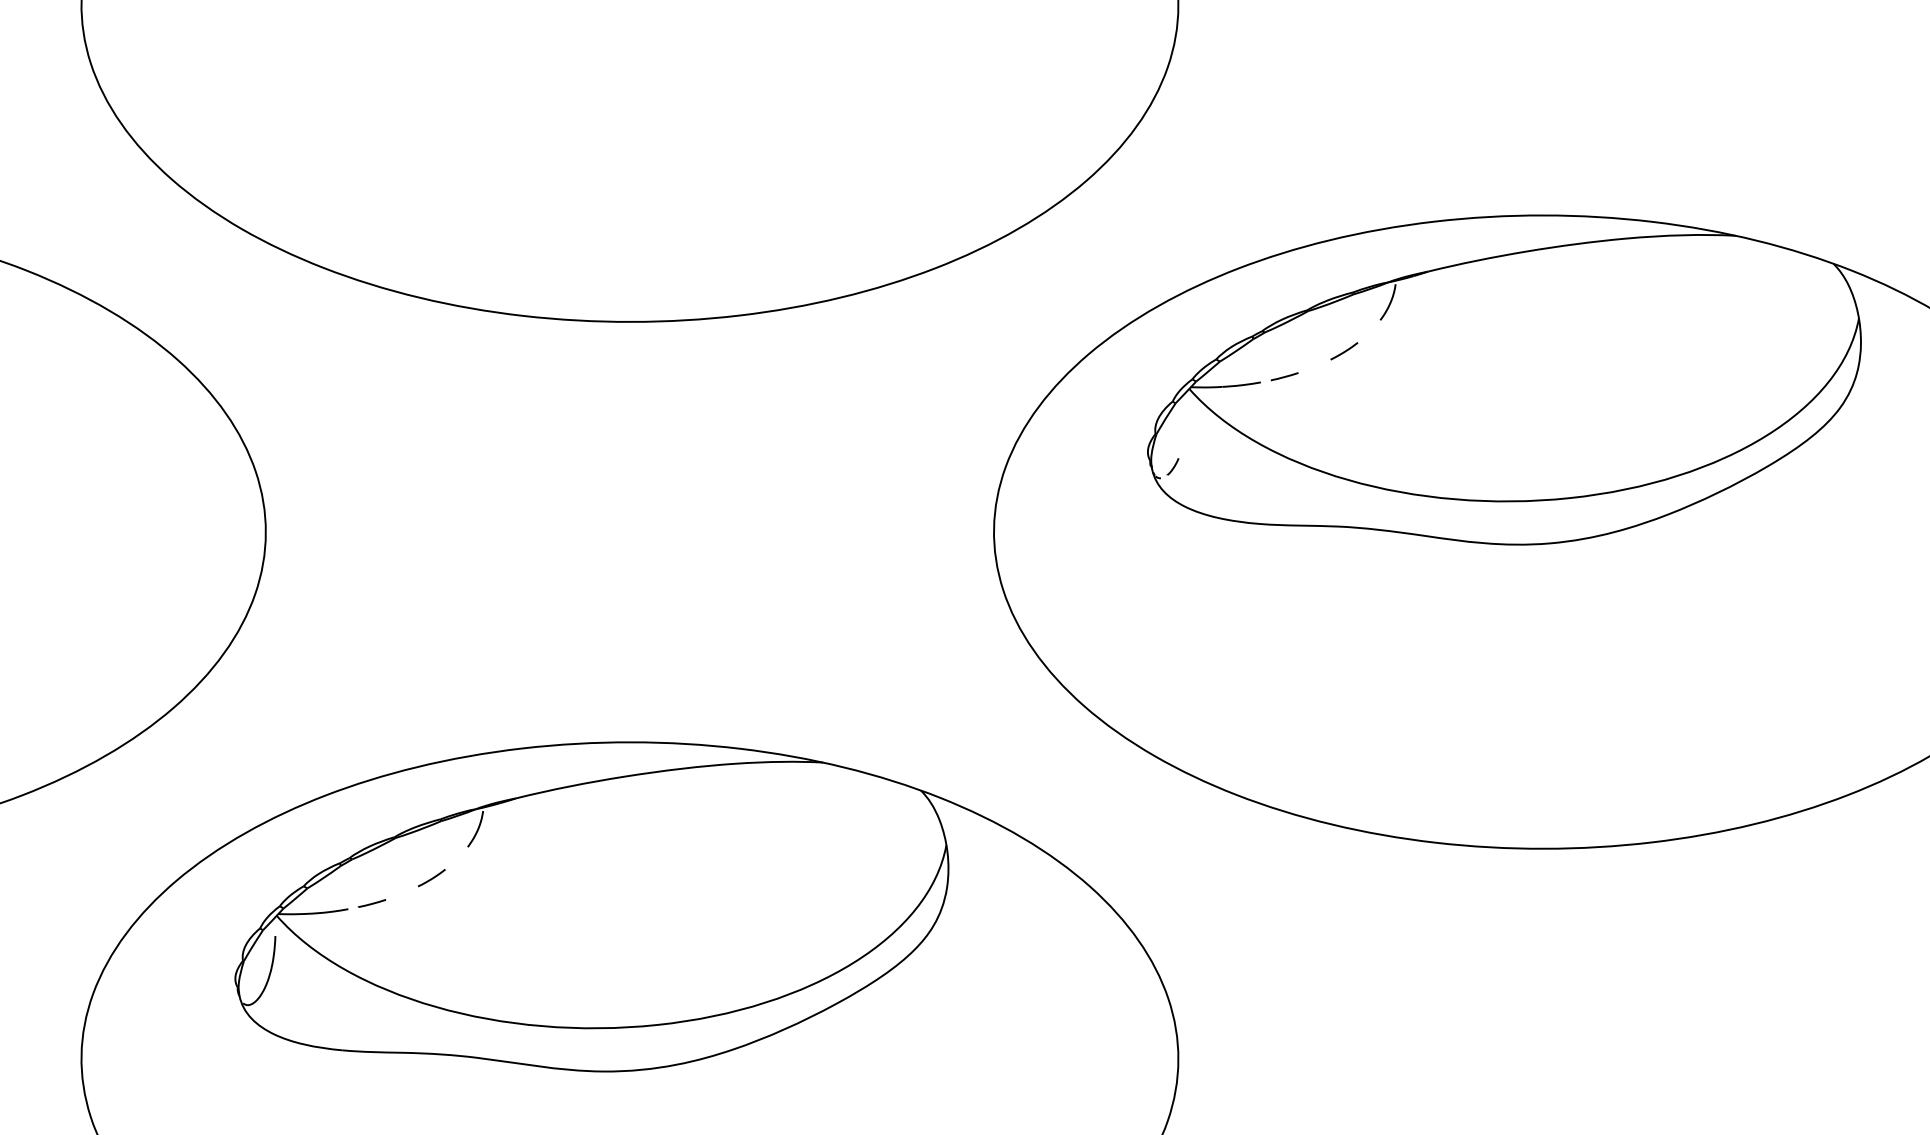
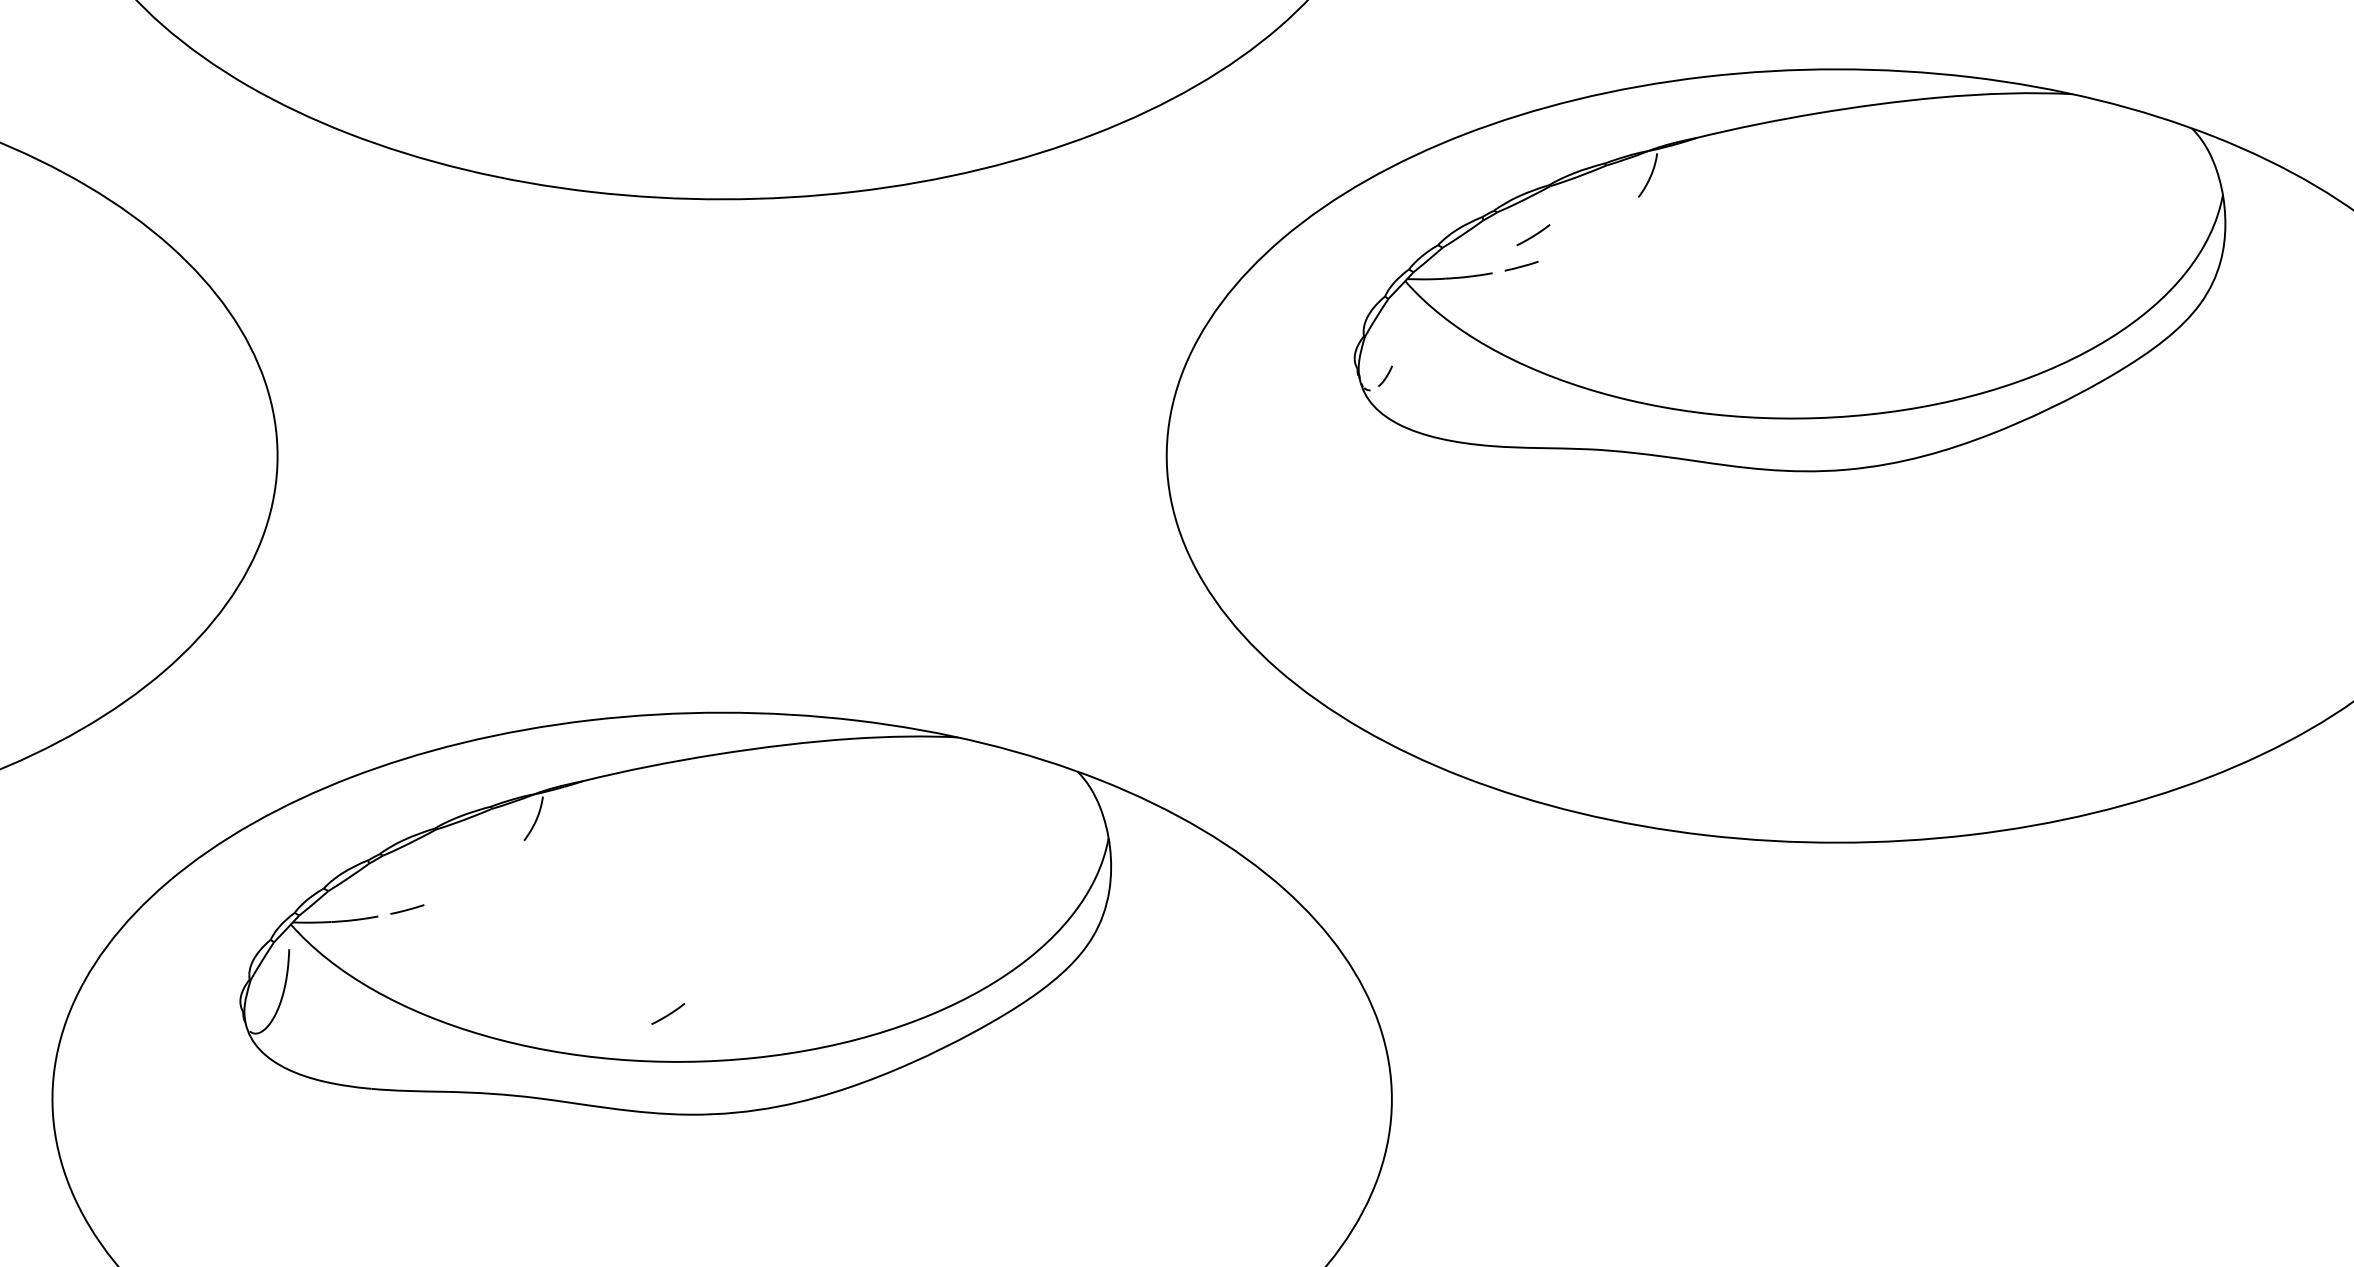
line: (1344, 351) -> (1533, 235), moved
line: (431, 878) -> (667, 1014), moved

